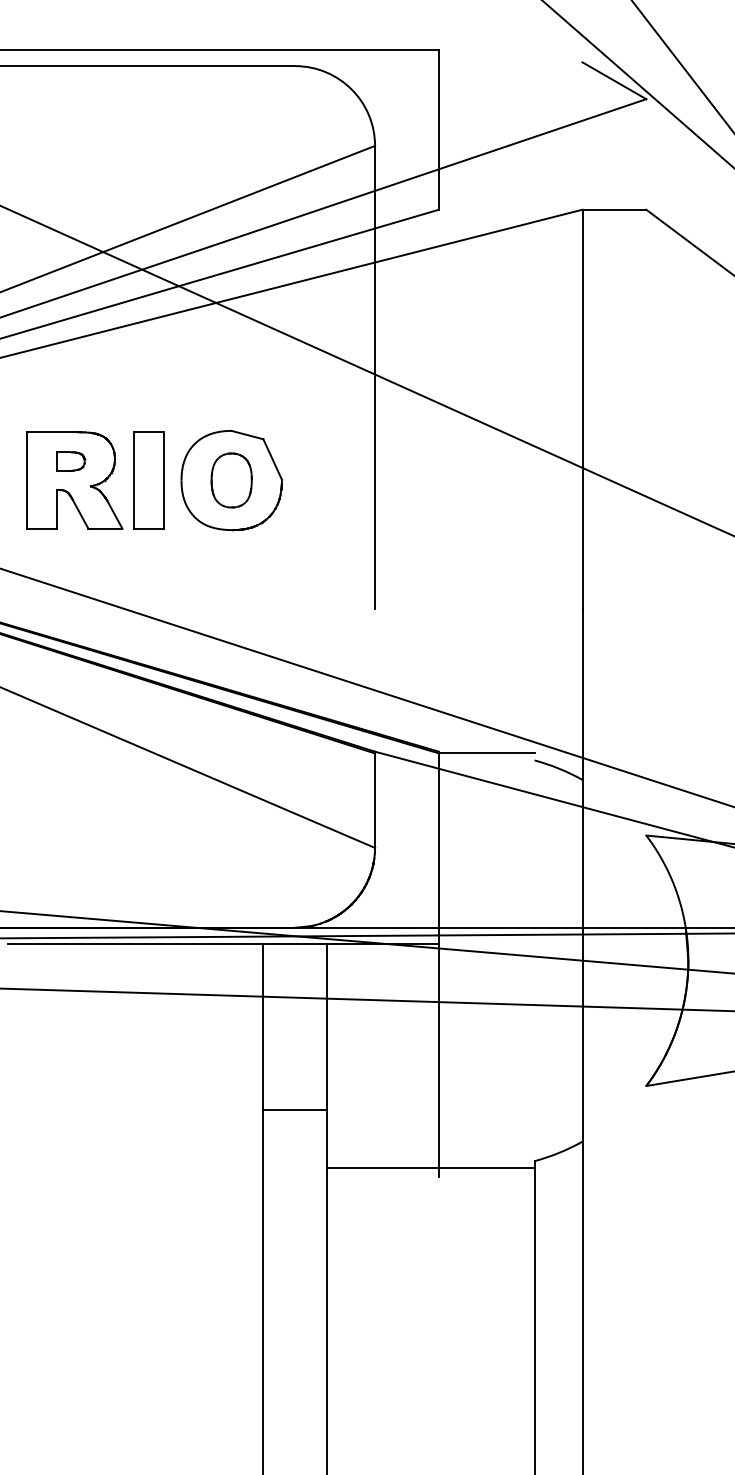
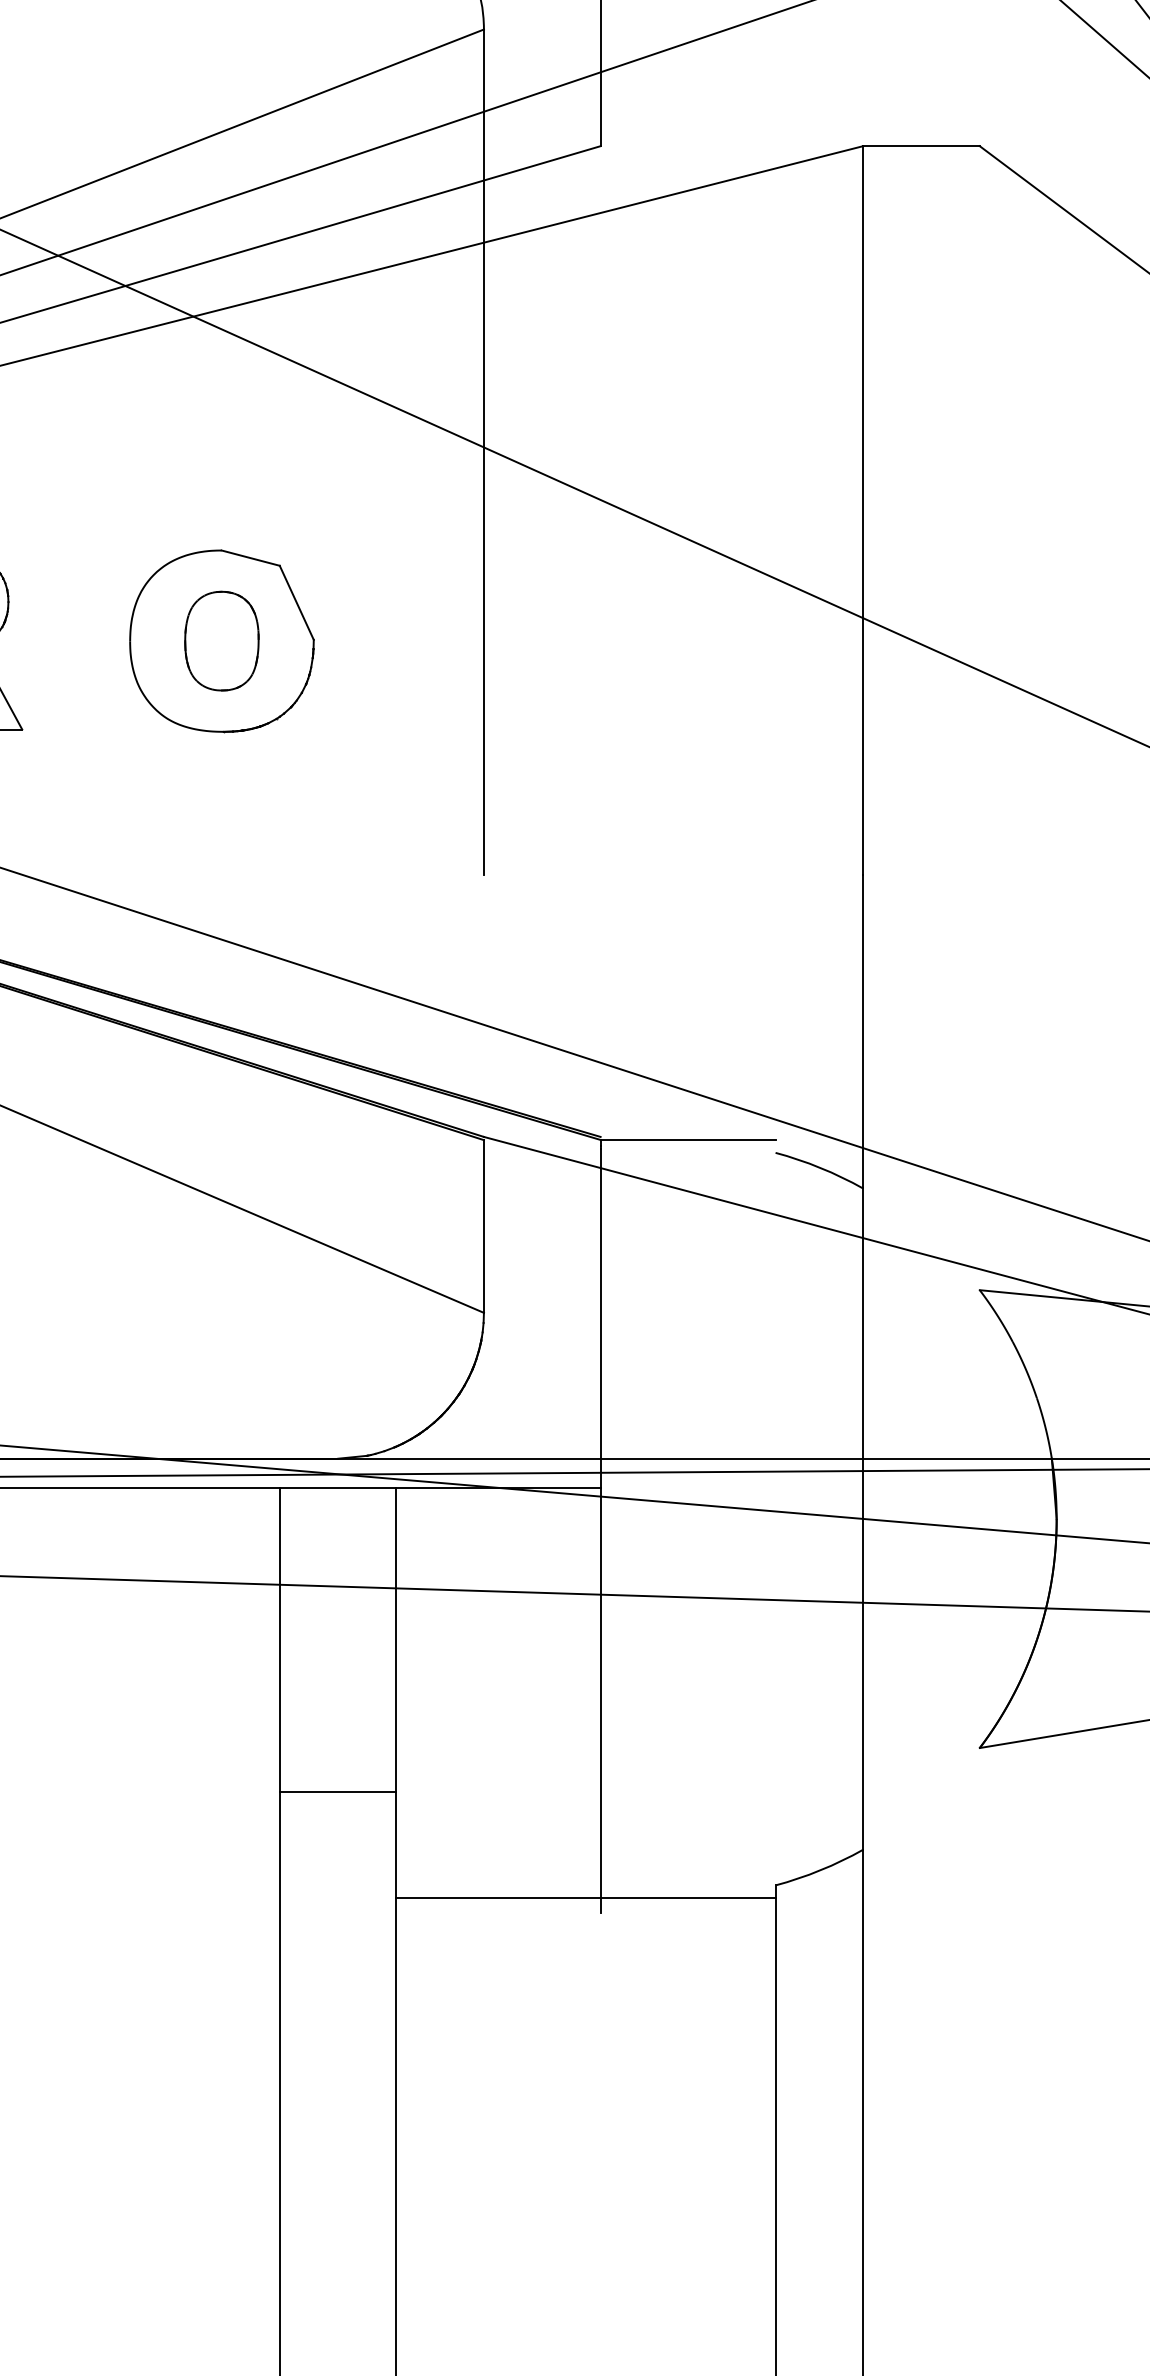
part: (148, 480) -> (69, 641), removed

